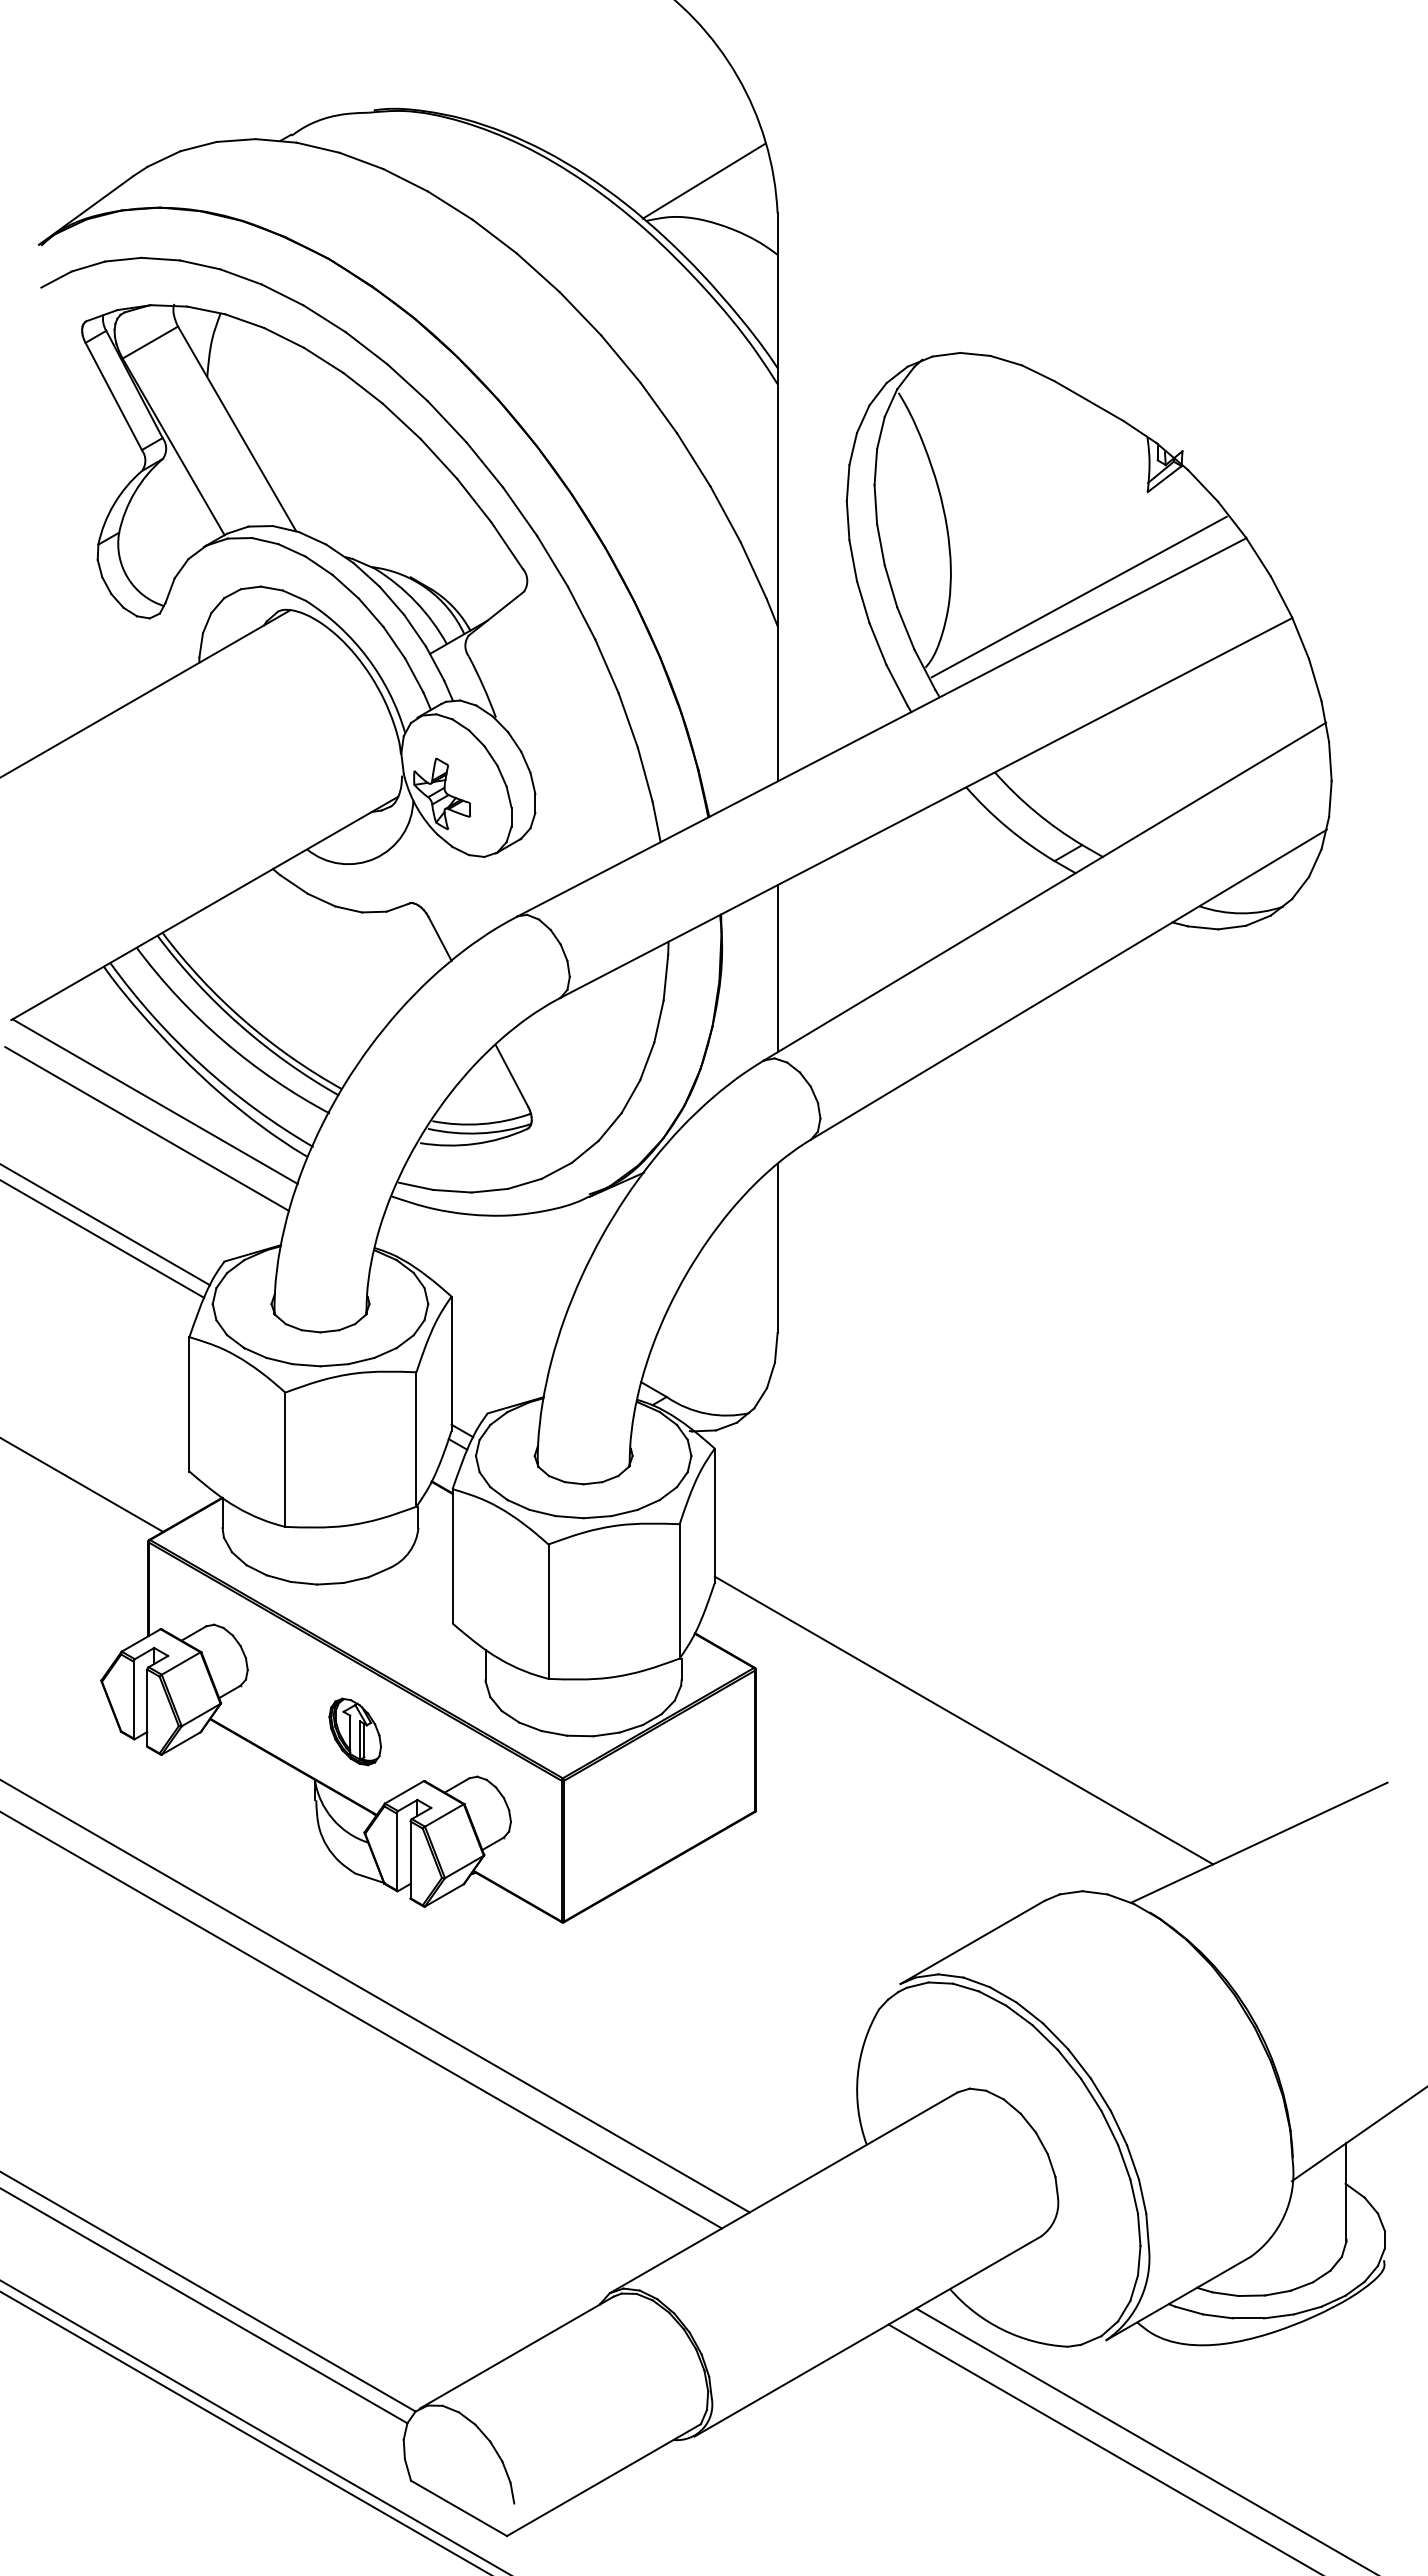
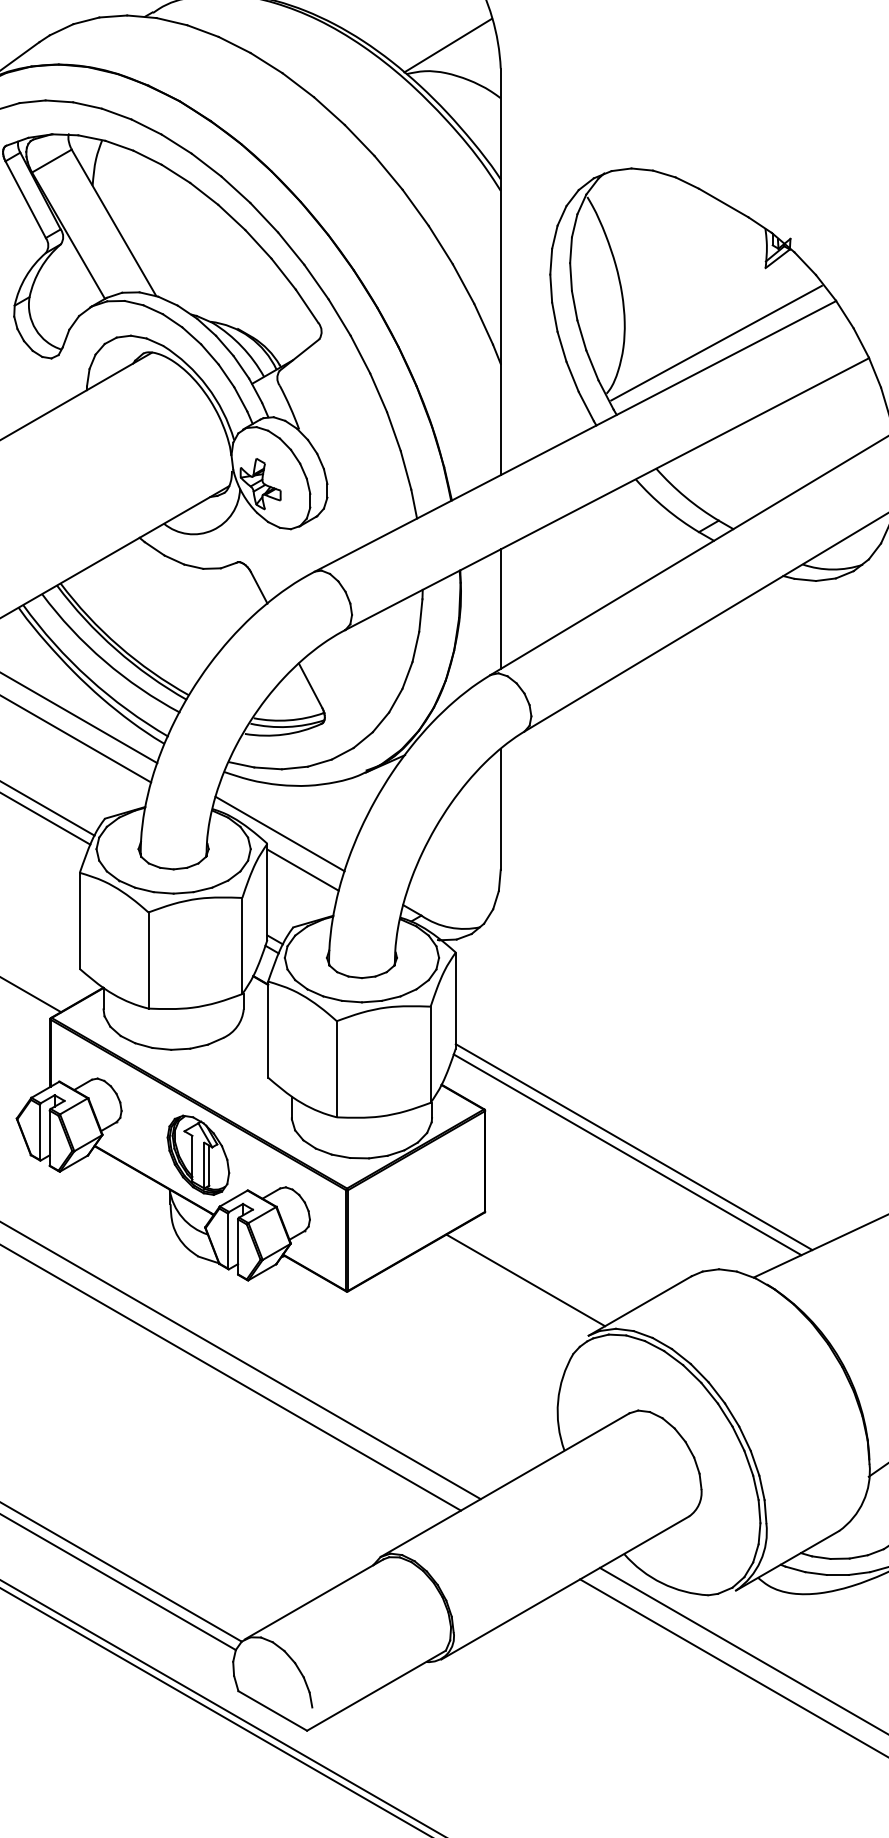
line: (468, 1282) -> (279, 833), added
line: (501, 1333) -> (303, 870), added
line: (954, 1730) -> (627, 1154), added
part: (355, 1731) -> (198, 1154), size x1.67
line: (812, 1906) -> (525, 1280), added

